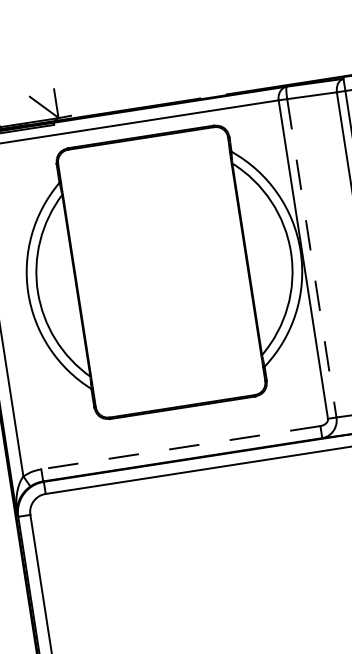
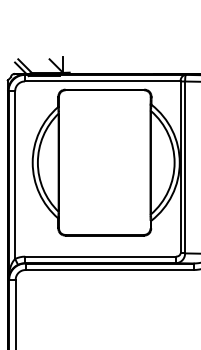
line: (312, 258) -> (185, 167), dashed -> solid
line: (180, 447) -> (100, 256), dashed -> solid

